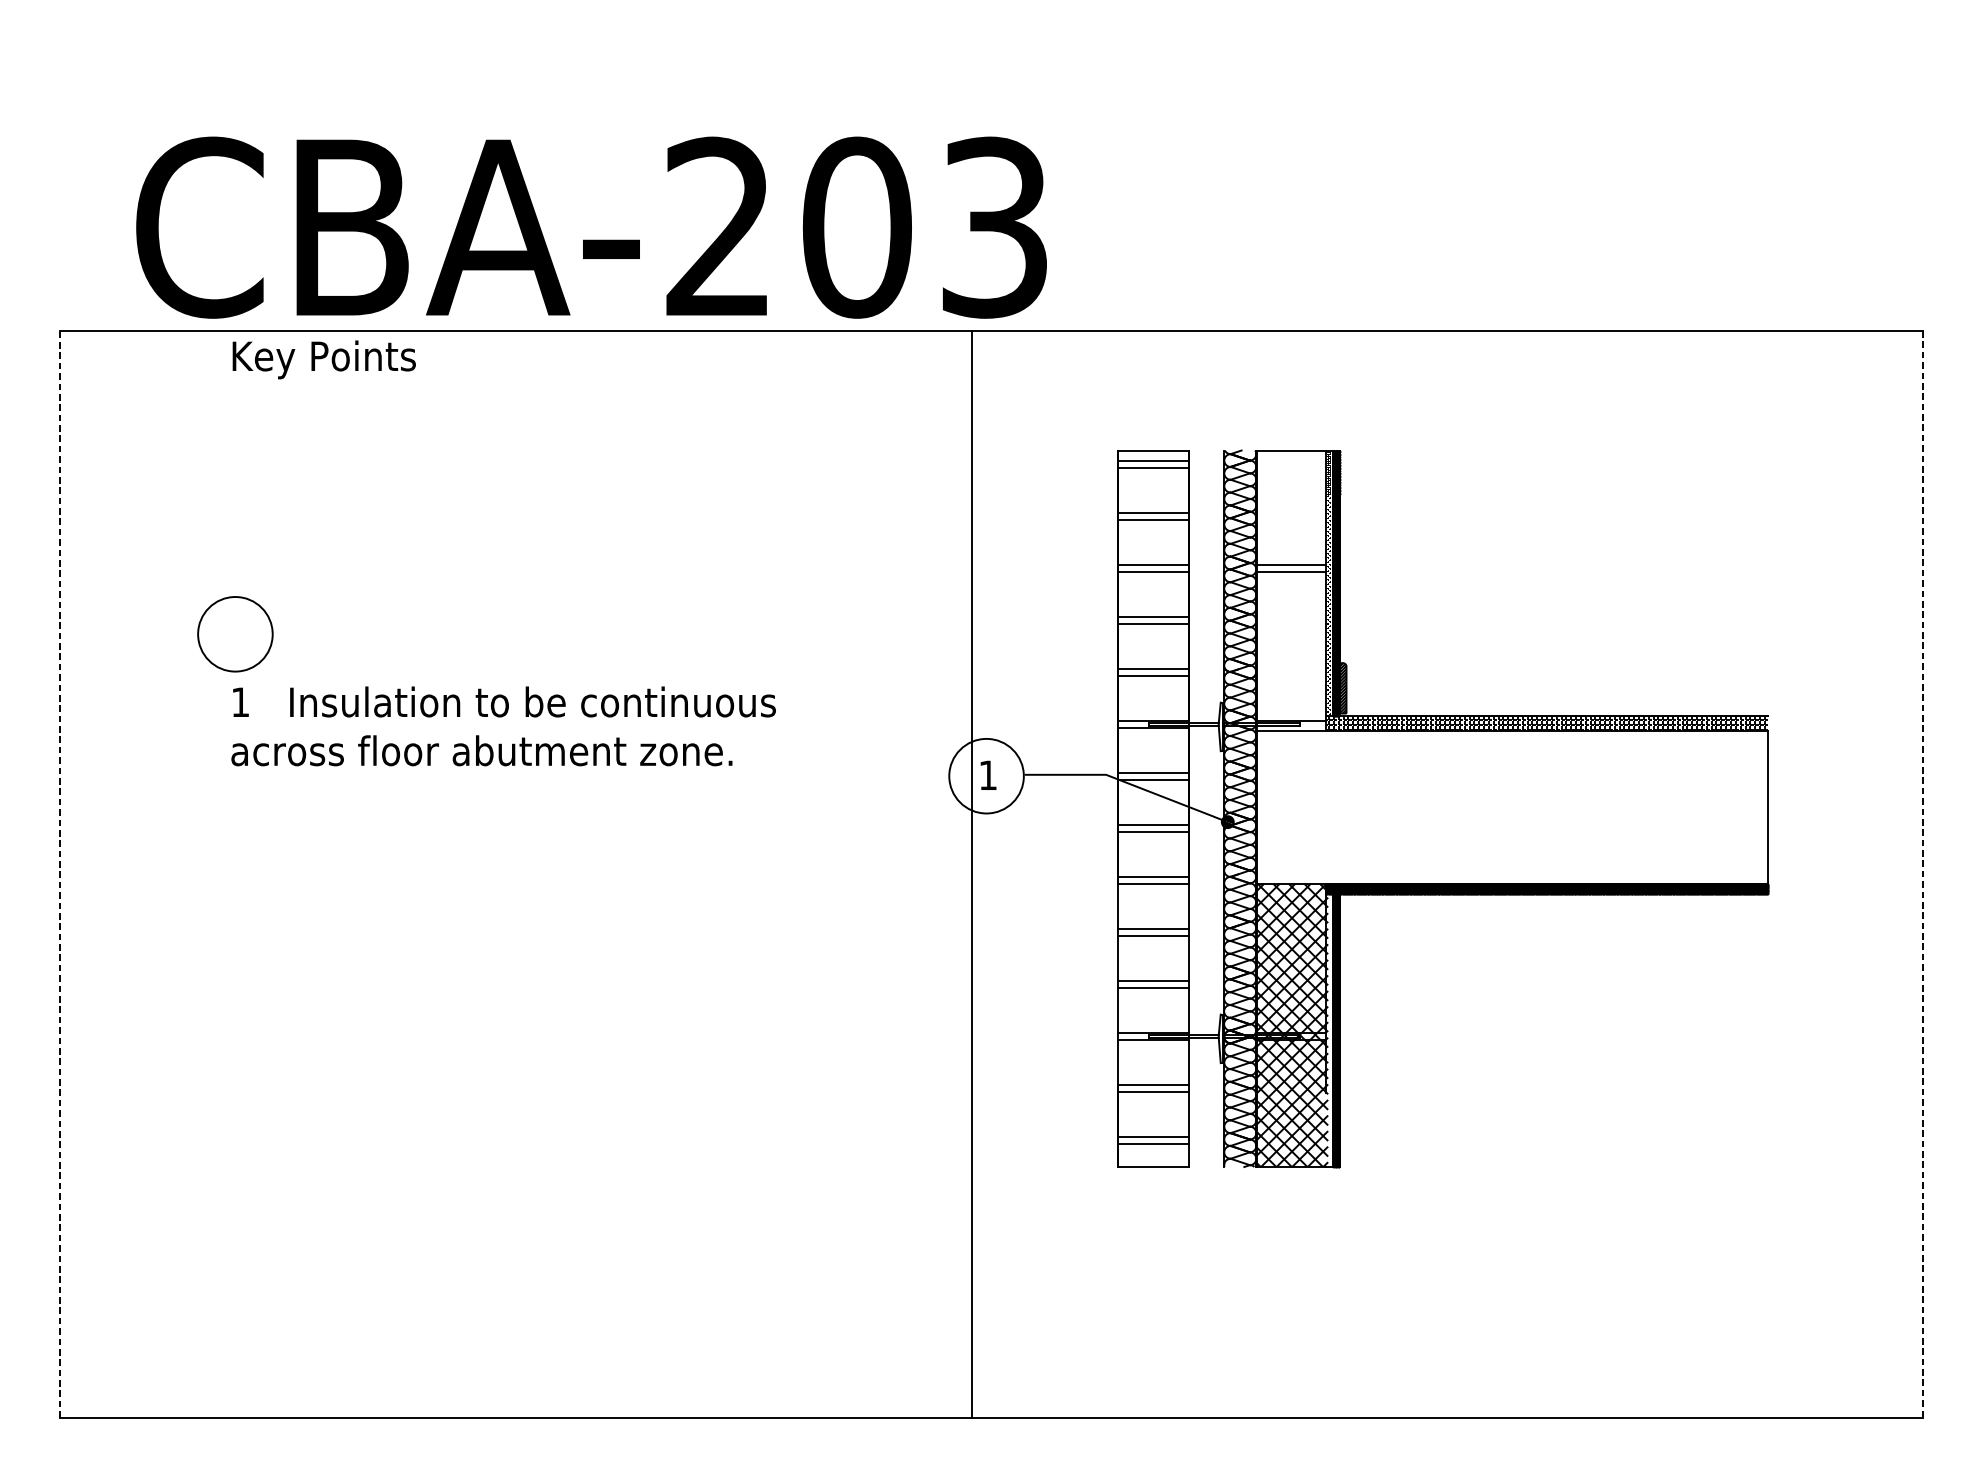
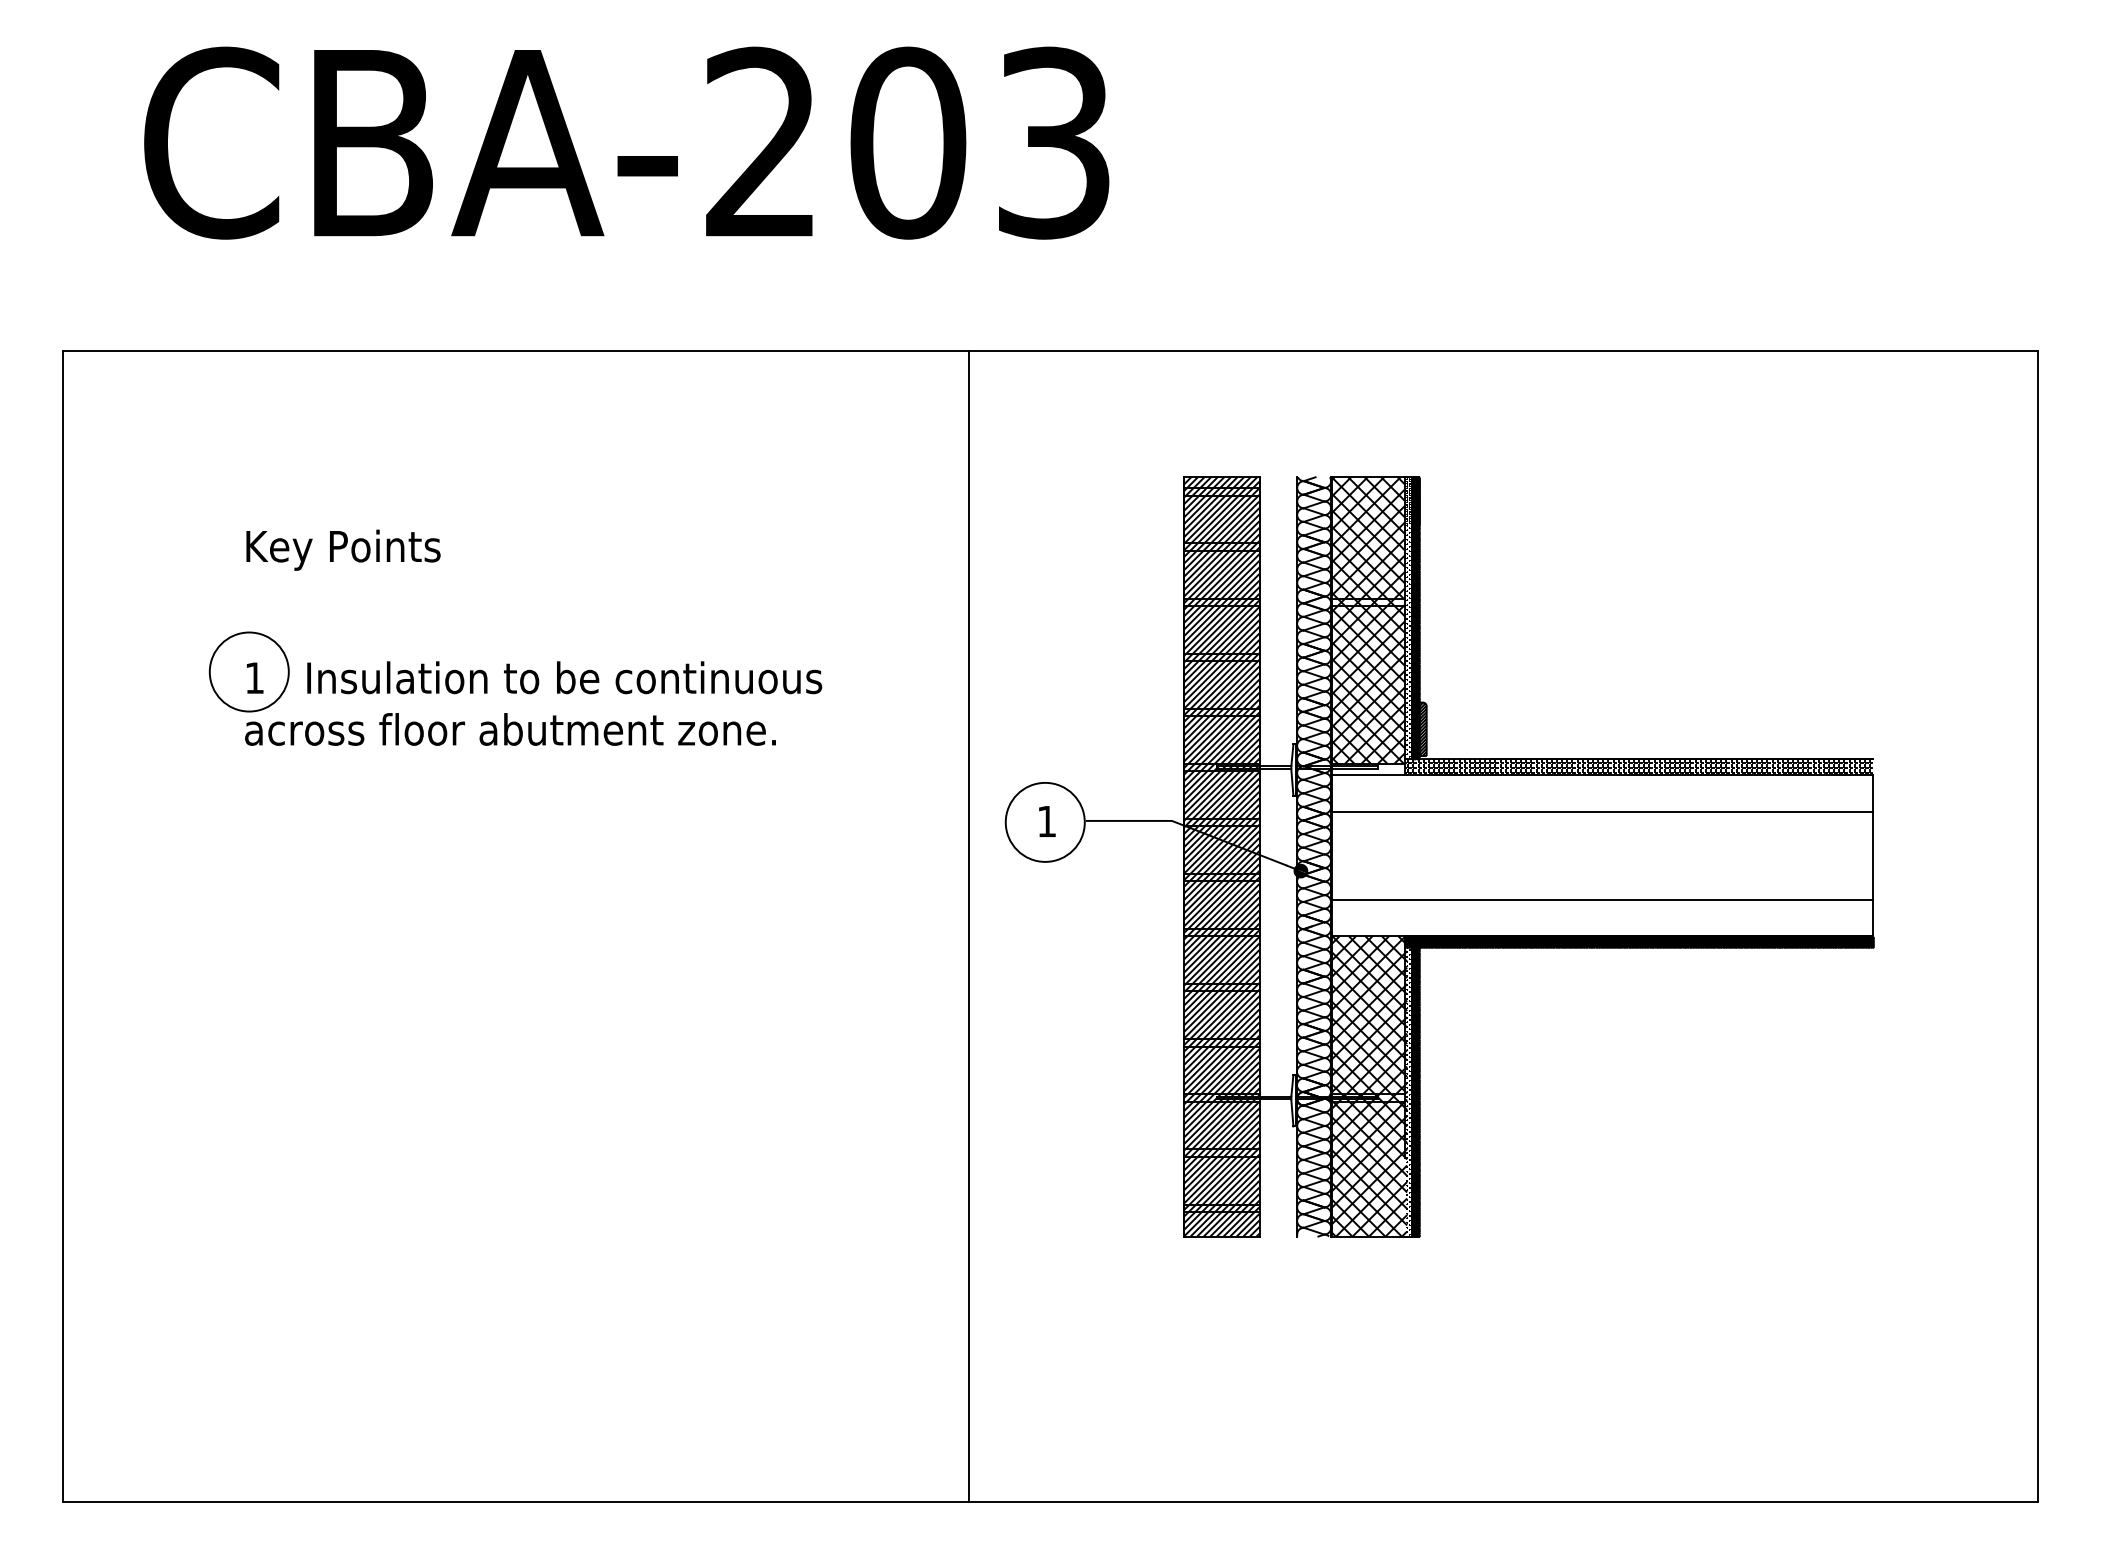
text: (591, 227) -> (626, 142), moved
text: (324, 359) -> (343, 549), moved
hatch: (1291, 585) -> (1368, 620), added
text: (503, 726) -> (533, 703), moved
line: (1512, 765) -> (1602, 811), added
hatch: (1152, 808) -> (1221, 856), added
line: (1512, 848) -> (1602, 899), added
line: (60, 874) -> (63, 926), dashed -> solid
line: (972, 874) -> (969, 926), moved
line: (1922, 874) -> (2037, 926), dashed -> solid
hatch: (1329, 1030) -> (1408, 1091), added

